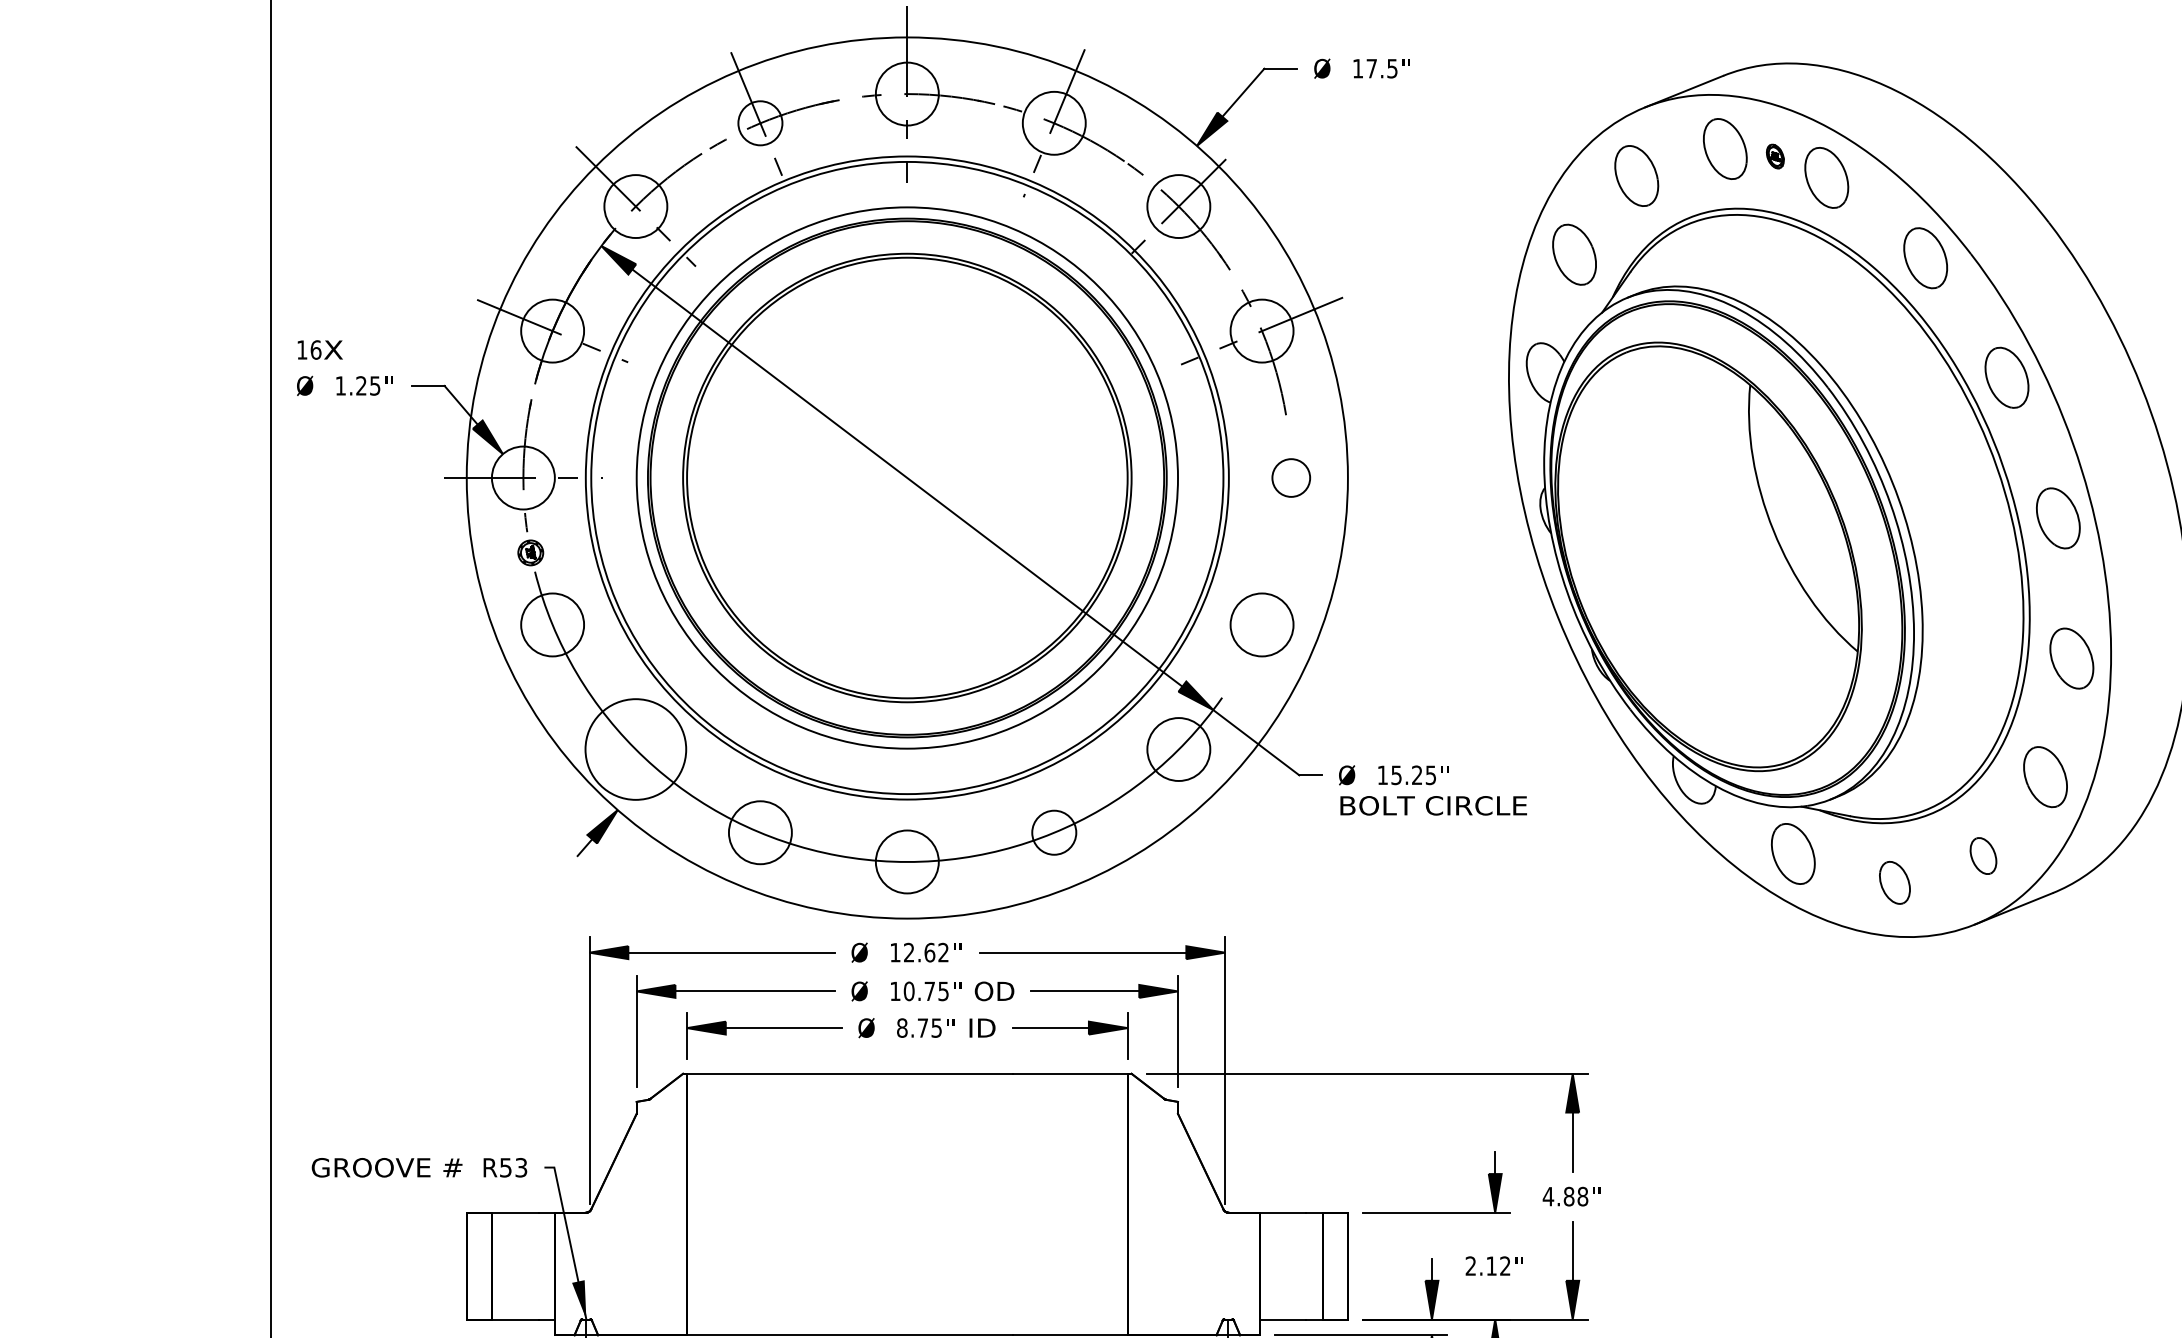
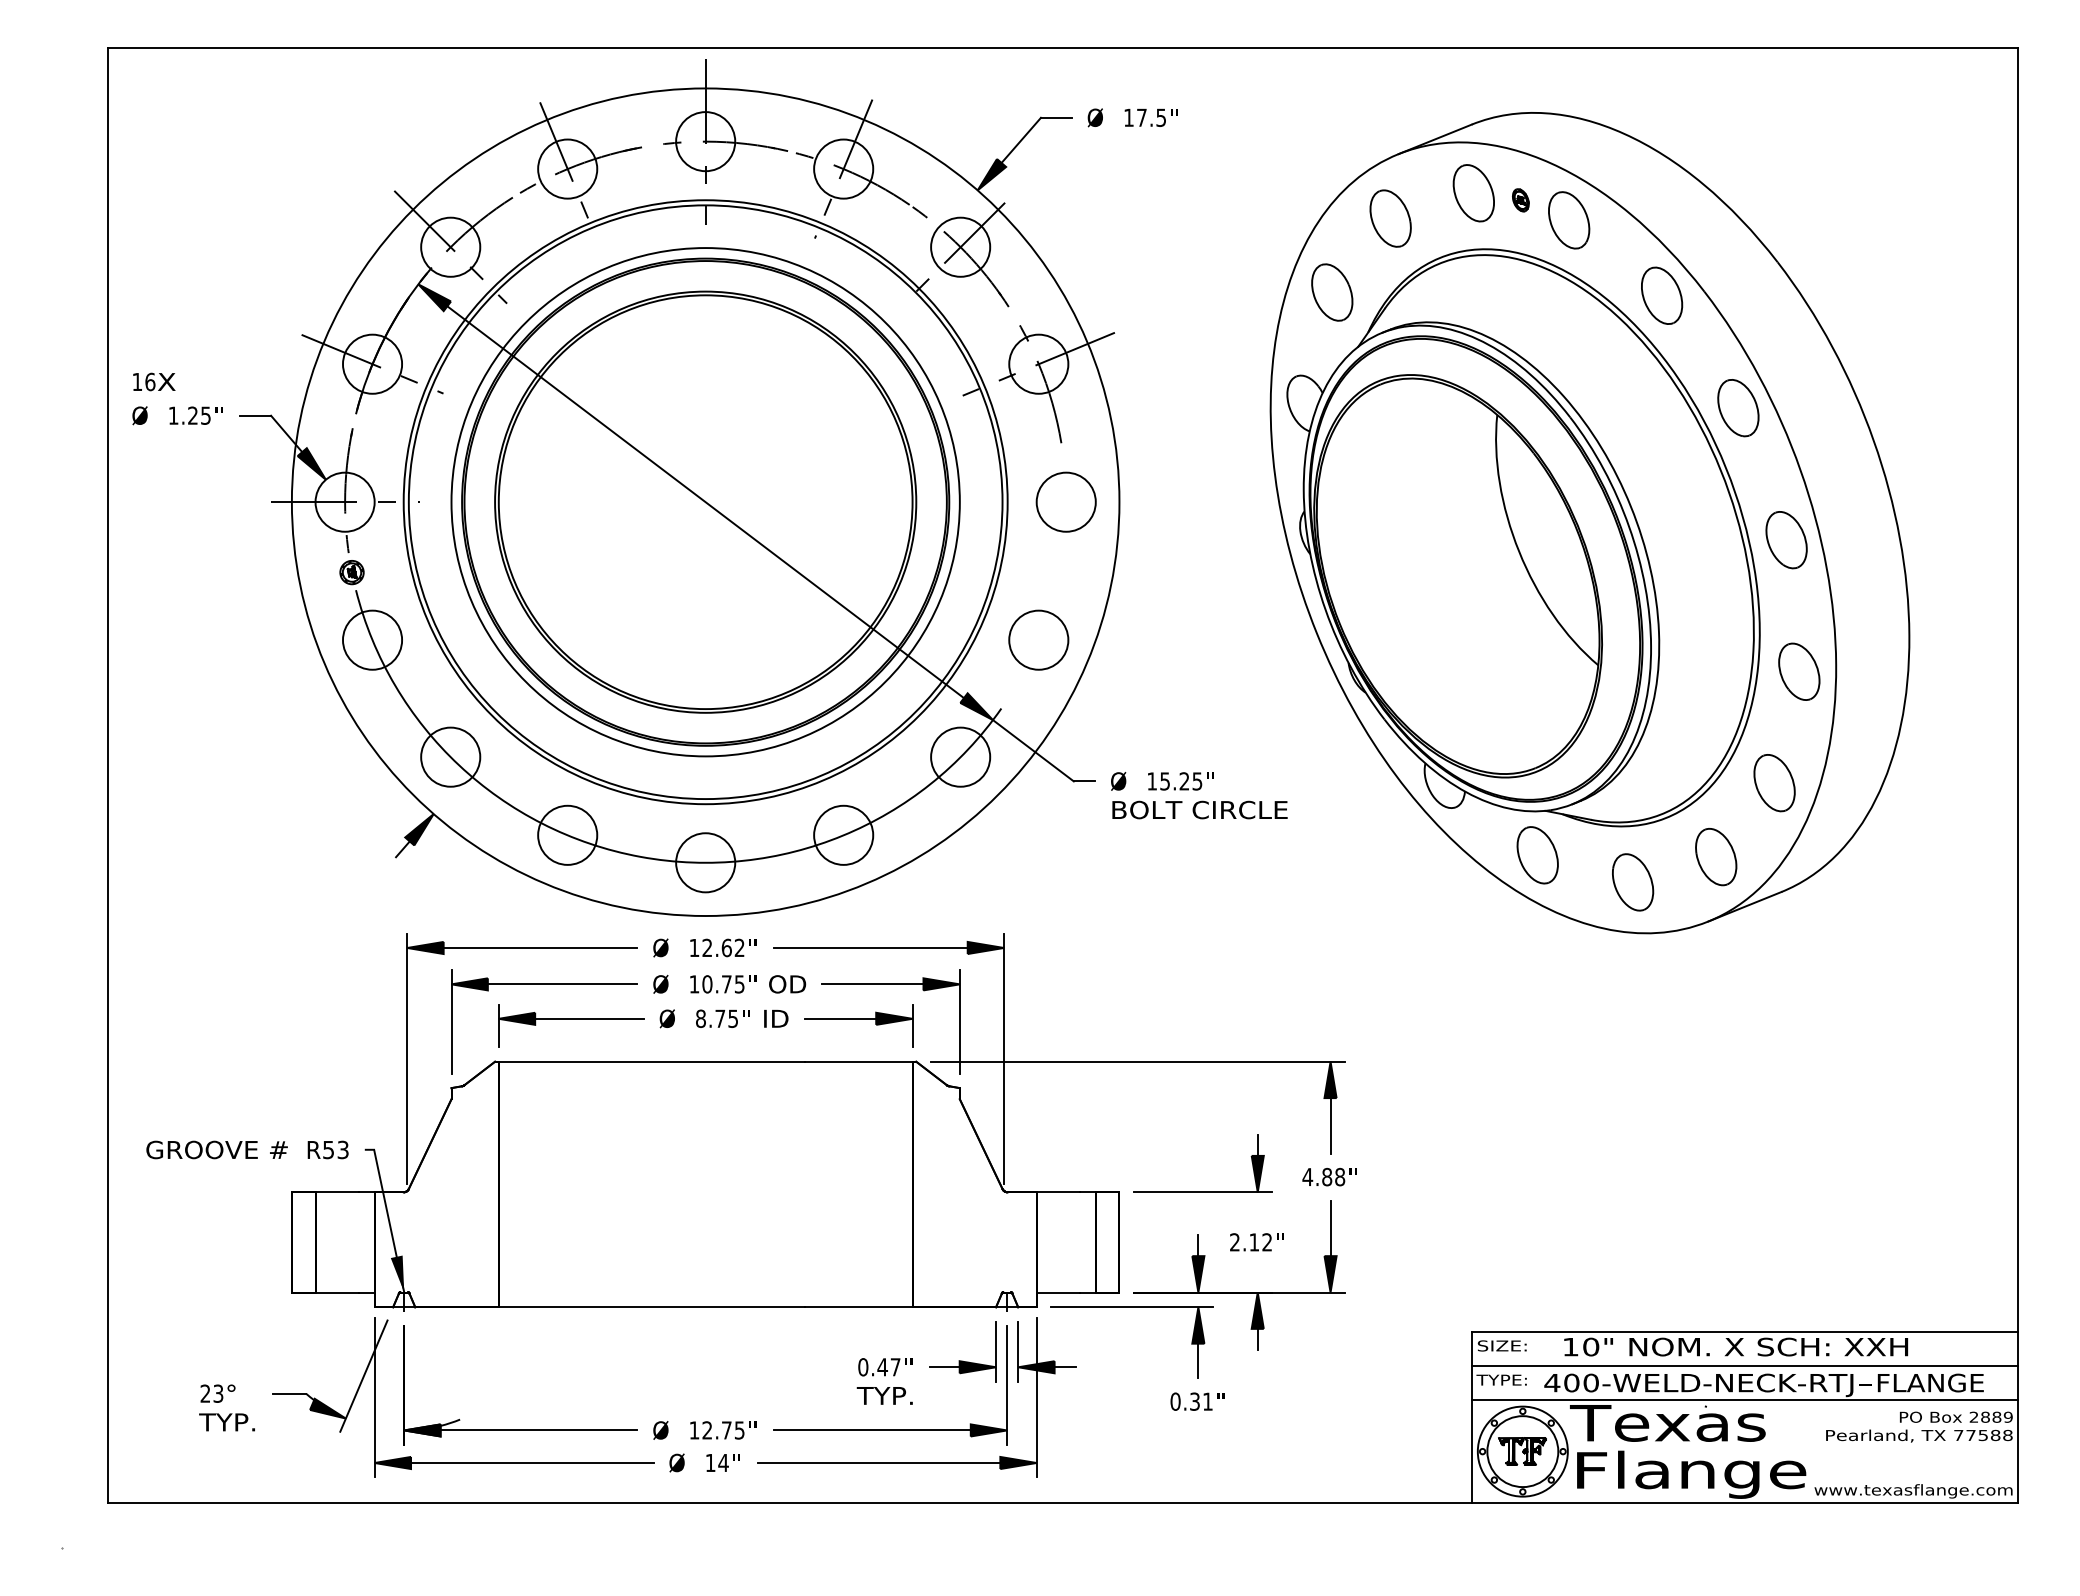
circle: (760, 122) -> (567, 168), size x1.43
circle: (1290, 477) -> (1065, 501), size x1.67
circle: (635, 748) -> (450, 756), size x0.62
circle: (1054, 831) -> (843, 834), size x1.43
part: (1983, 856) -> (1716, 857), size x1.67
part: (1895, 882) -> (1633, 882), size x1.43

